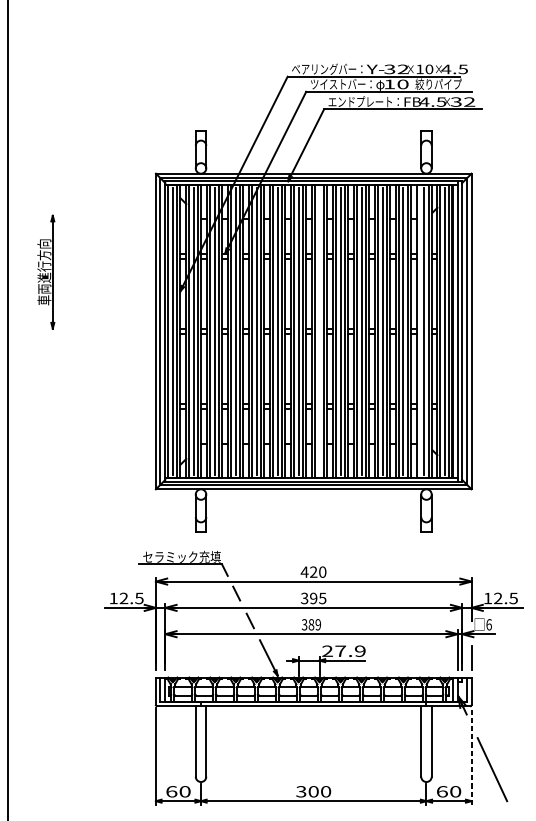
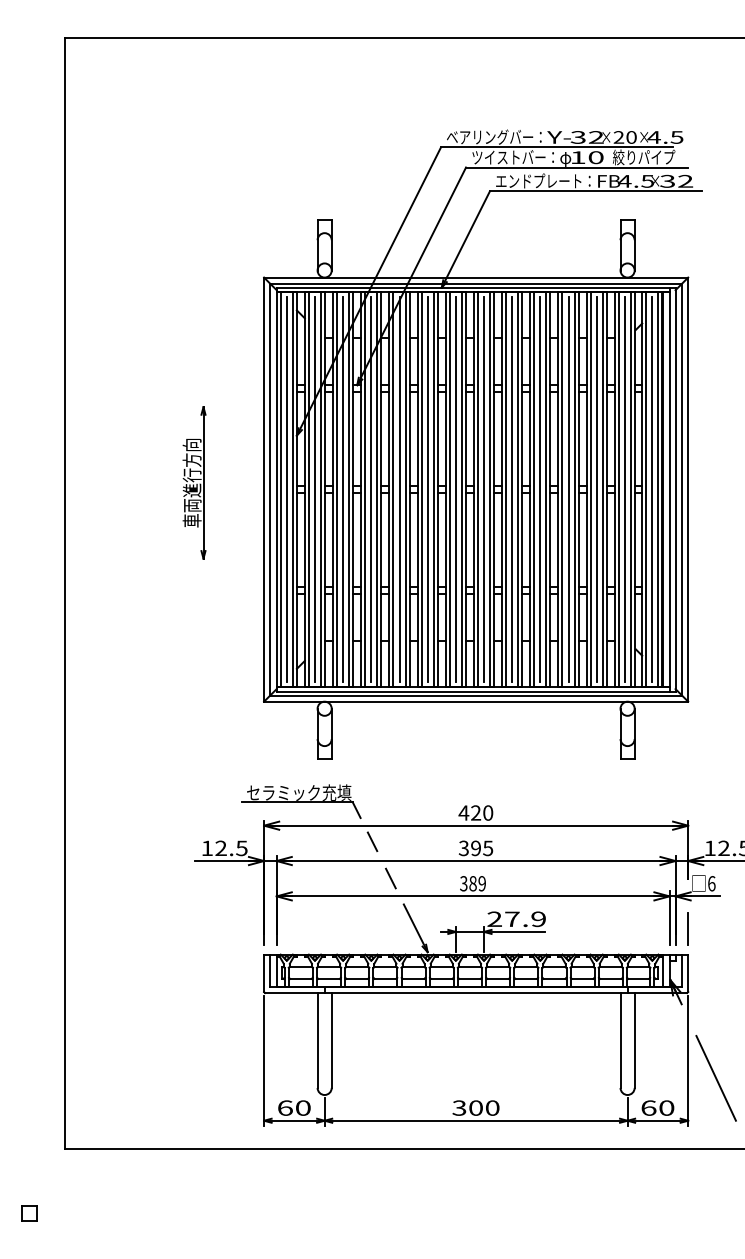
text: (419, 69) -> (618, 137), 10 -> 20
part: (46, 271) -> (194, 482), moved
line: (319, 331) -> (484, 489), added
line: (419, 331) -> (618, 489), added
line: (471, 756) -> (688, 1060), dashed -> solid

